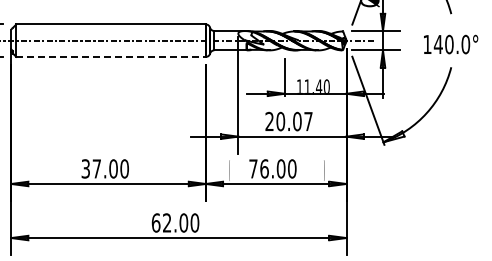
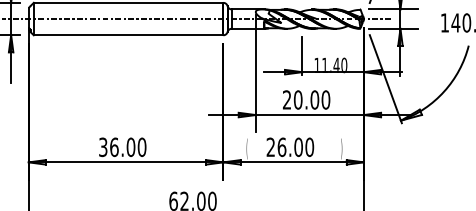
line: (111, 56) -> (128, 34), dashed -> solid
text: (308, 121) -> (325, 99), 20.07 -> 20.00
text: (96, 168) -> (113, 146), 37.00 -> 36.00
text: (253, 168) -> (270, 146), 76.00 -> 26.00

